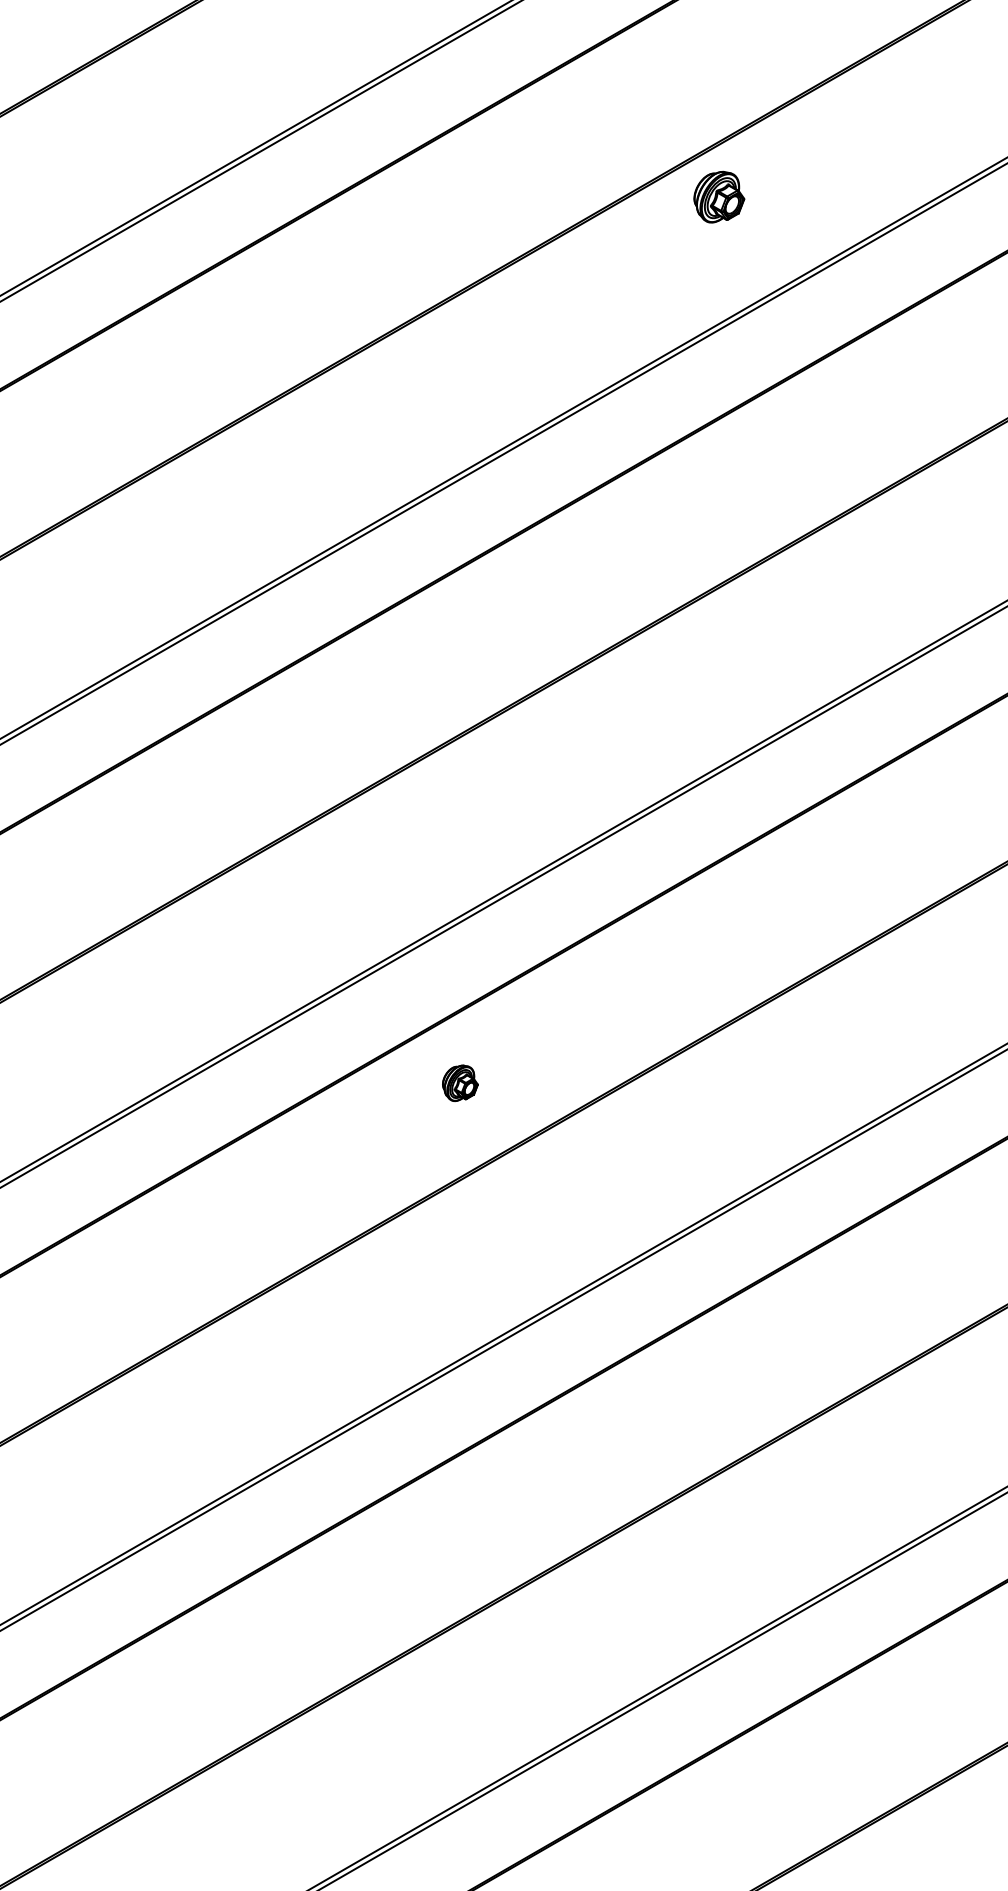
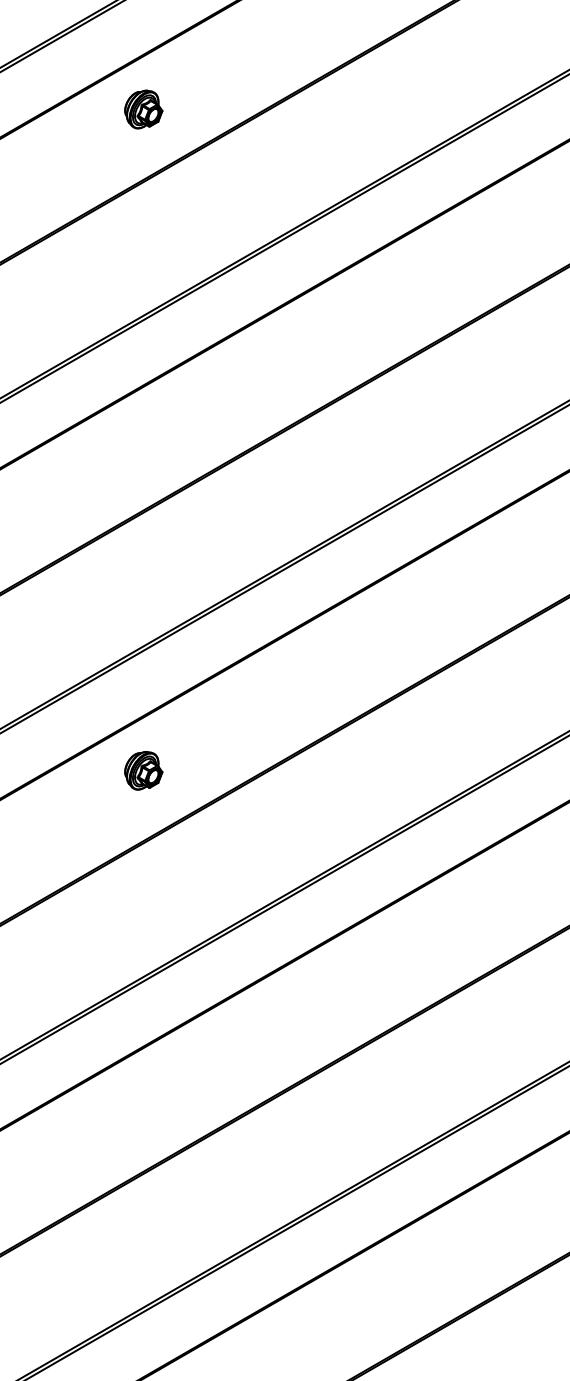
part: (719, 196) -> (143, 109), moved
part: (460, 1083) -> (143, 770), size x1.43

